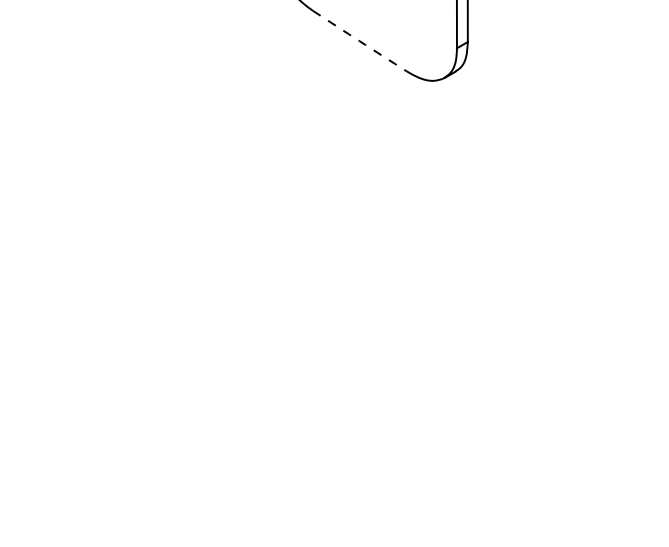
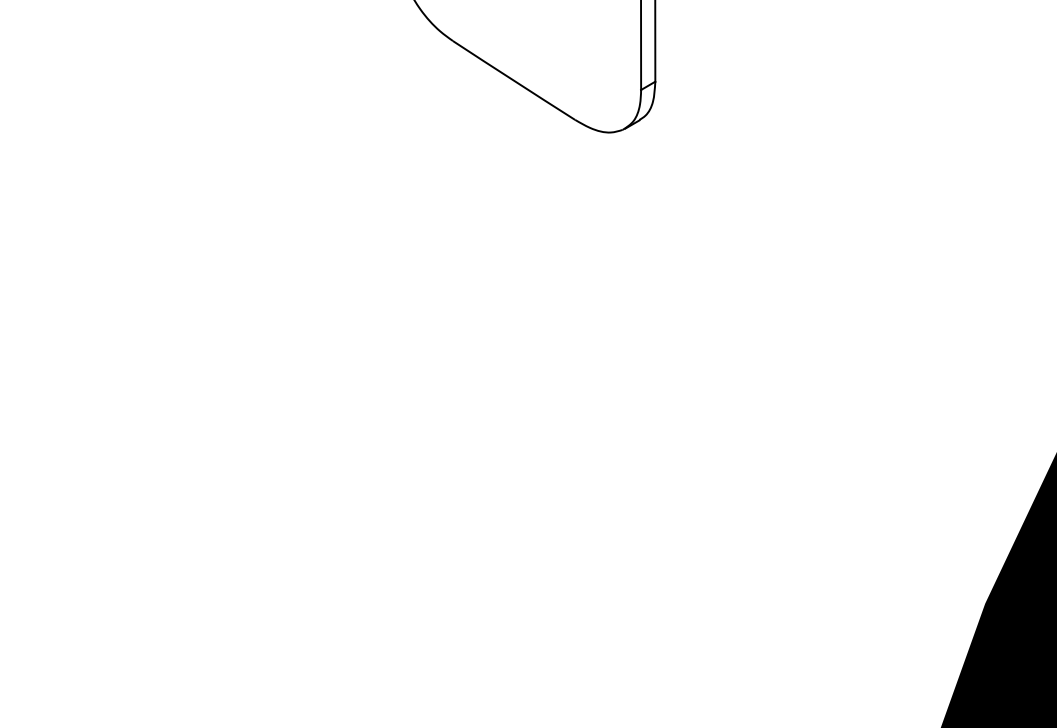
arc: (359, 41) -> (513, 80), dashed -> solid

